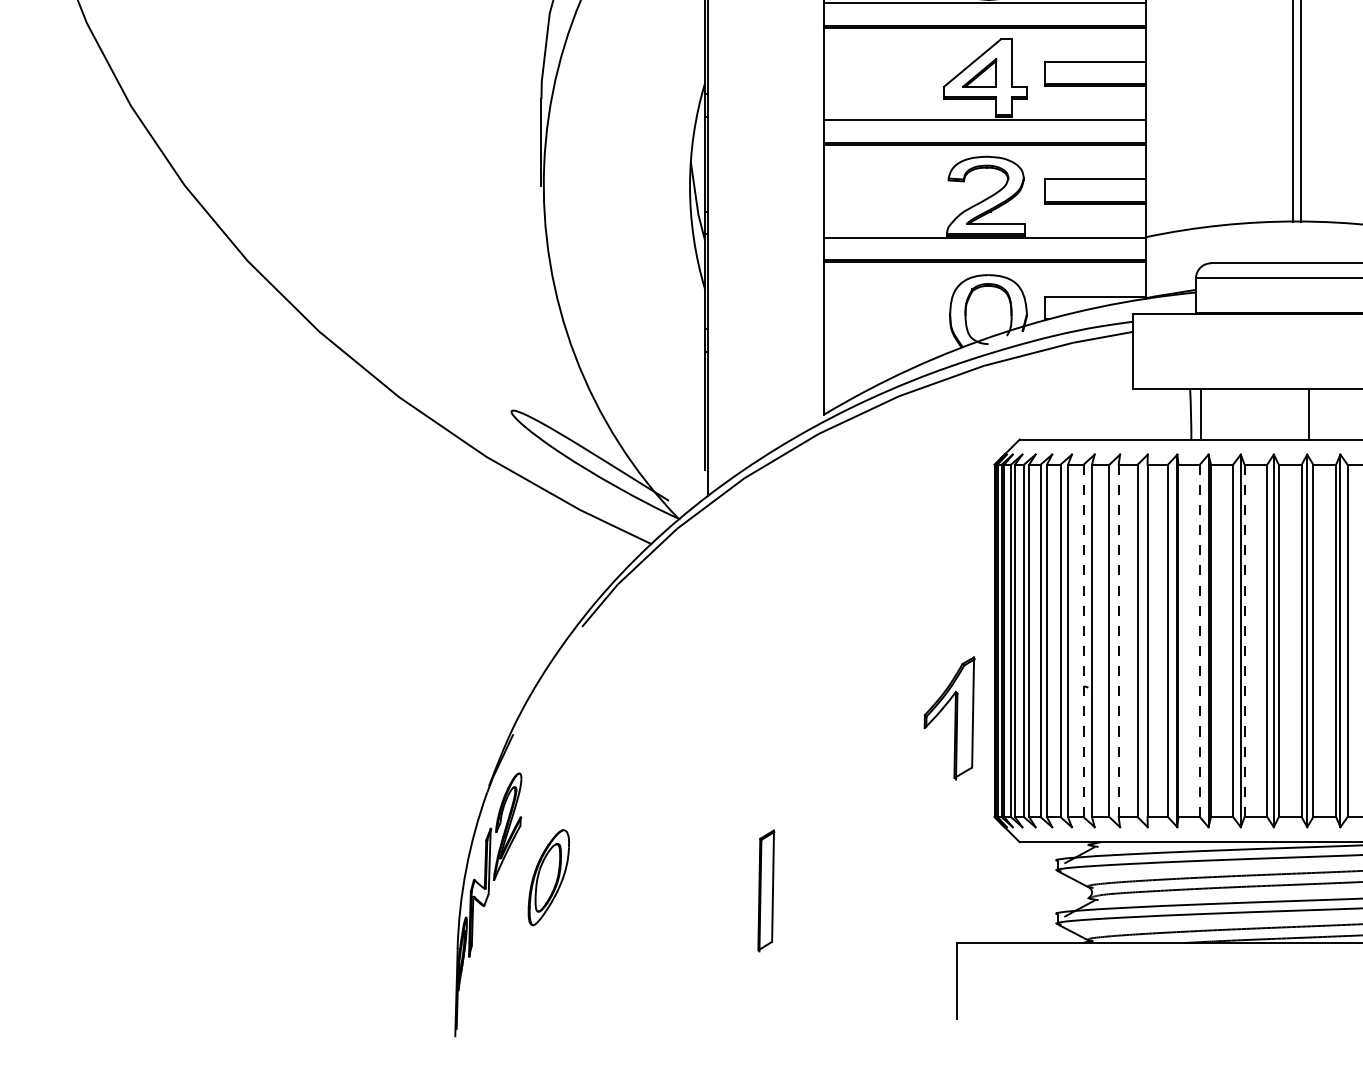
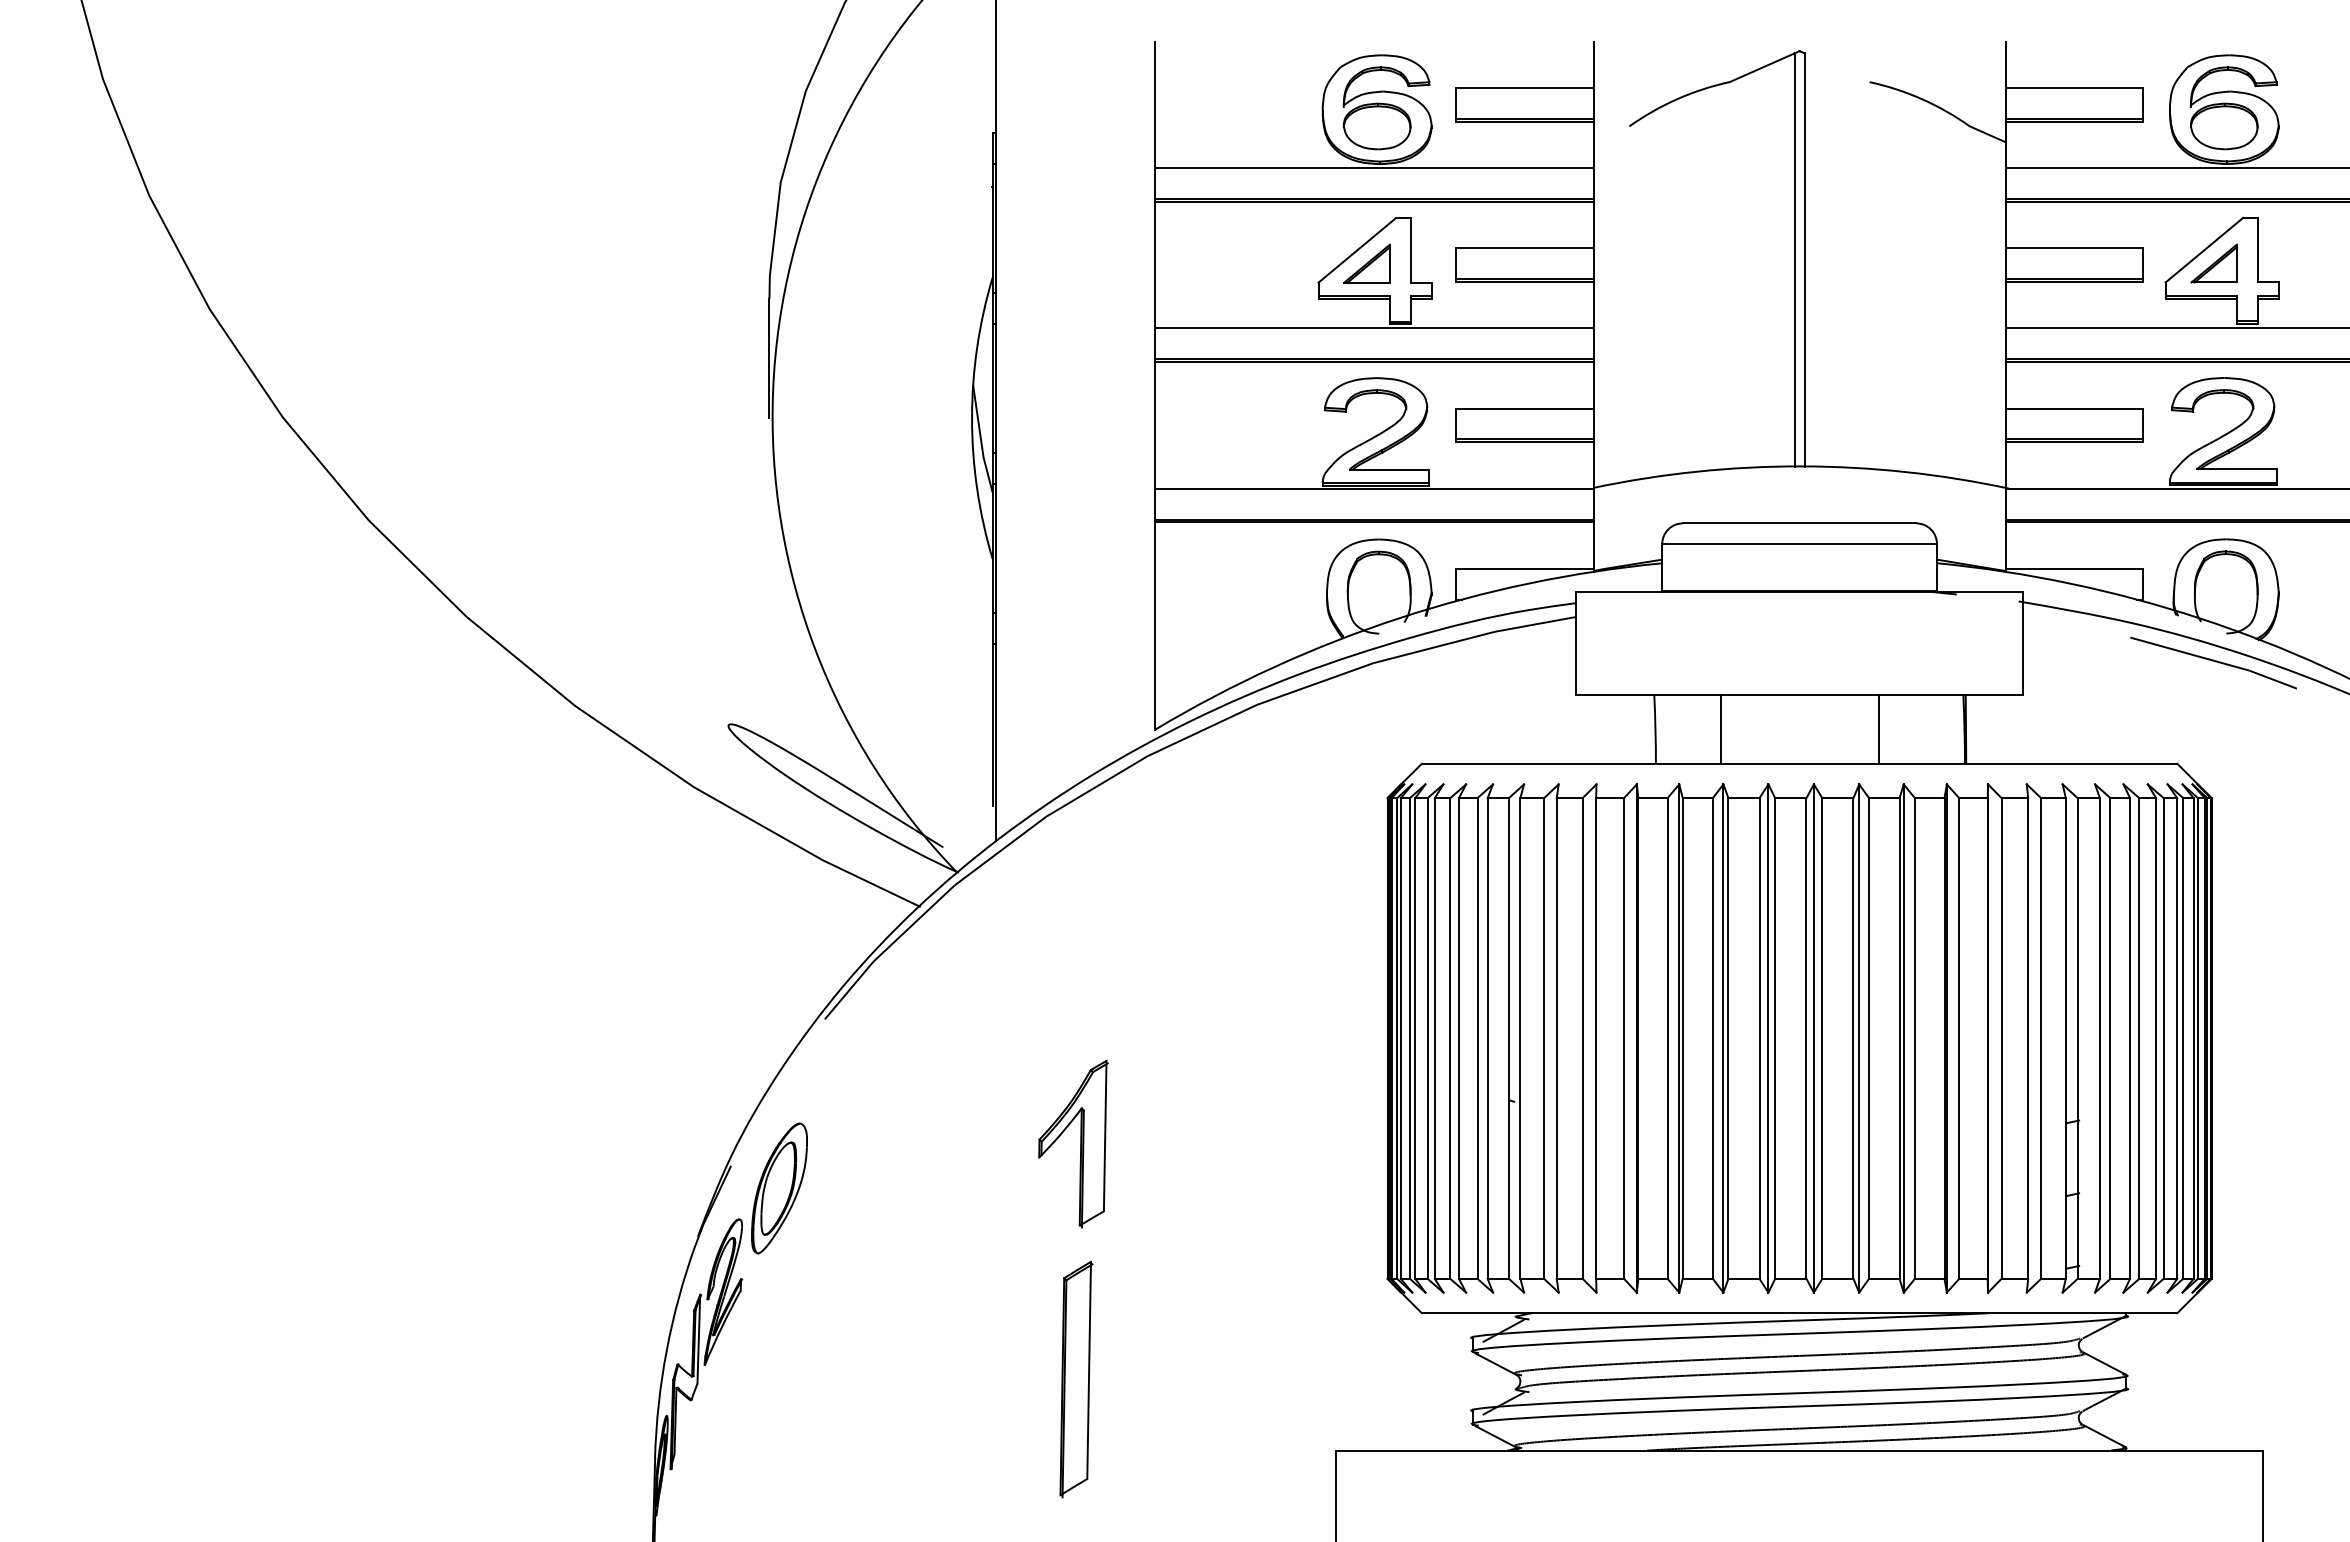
line: (1201, 414) -> (1720, 729), moved
line: (1309, 414) -> (1878, 729), moved
line: (1083, 640) -> (1508, 1037), dashed -> solid
line: (1118, 640) -> (1556, 1038), dashed -> solid
line: (1199, 640) -> (1667, 1037), dashed -> solid
line: (1244, 640) -> (1728, 1038), dashed -> solid
part: (954, 718) -> (1080, 1144), moved
part: (548, 877) -> (779, 1188), moved
part: (766, 890) -> (1076, 1379), size x1.43

